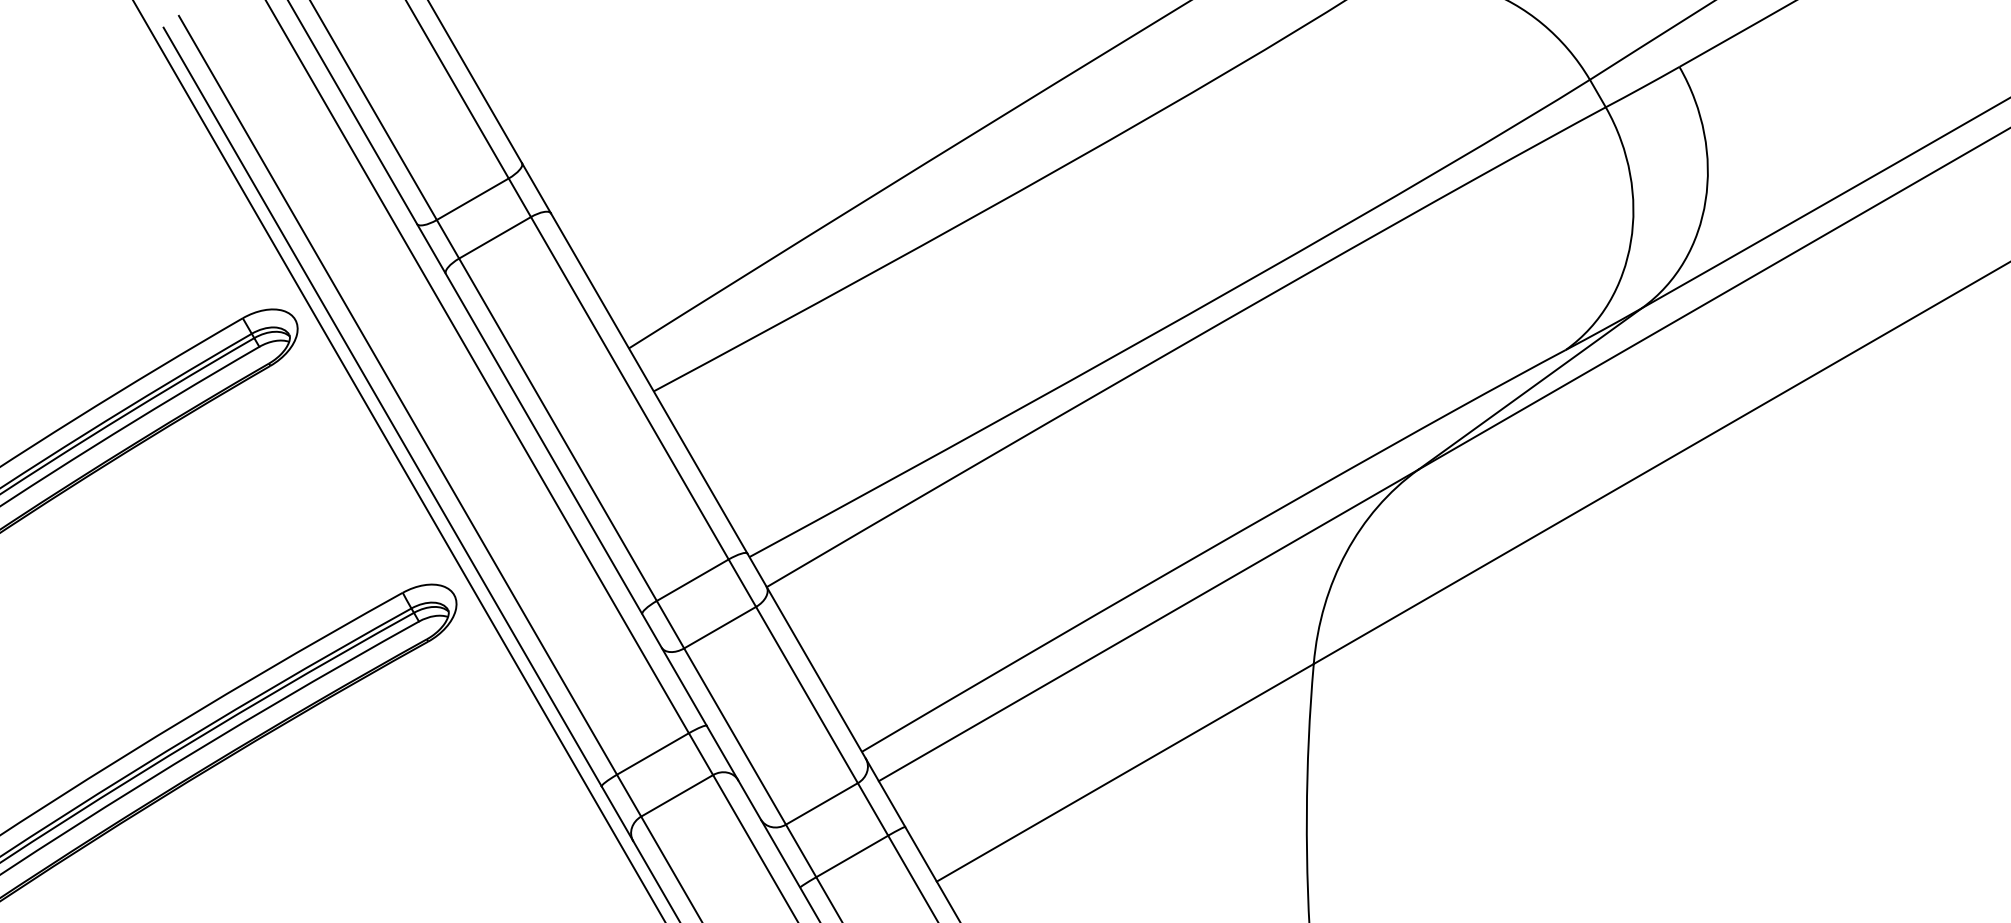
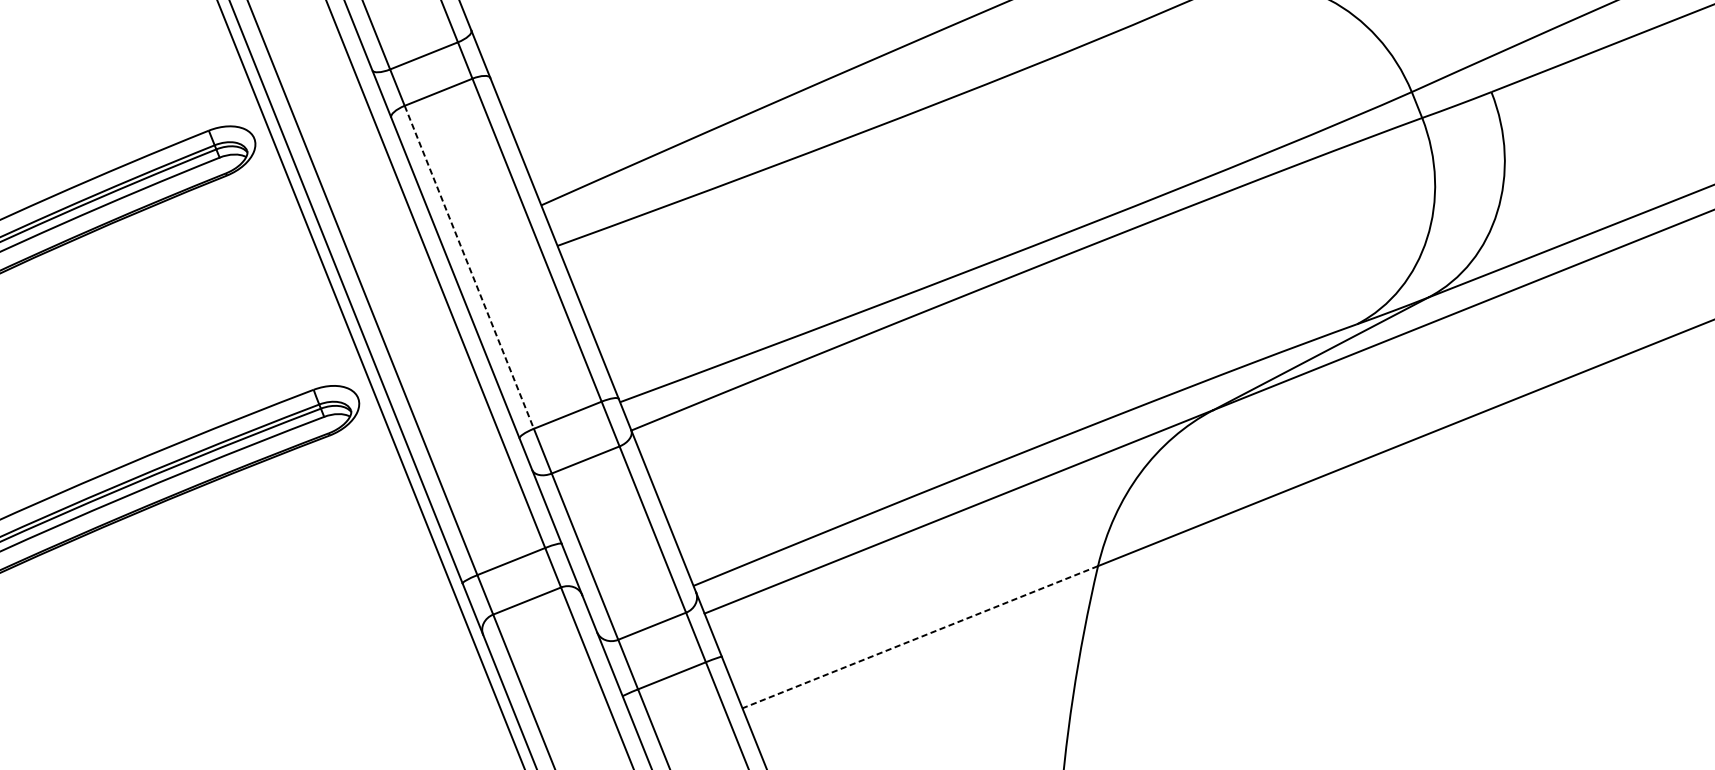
line: (558, 429) -> (469, 267), solid -> dashed
line: (1125, 772) -> (920, 636), solid -> dashed

